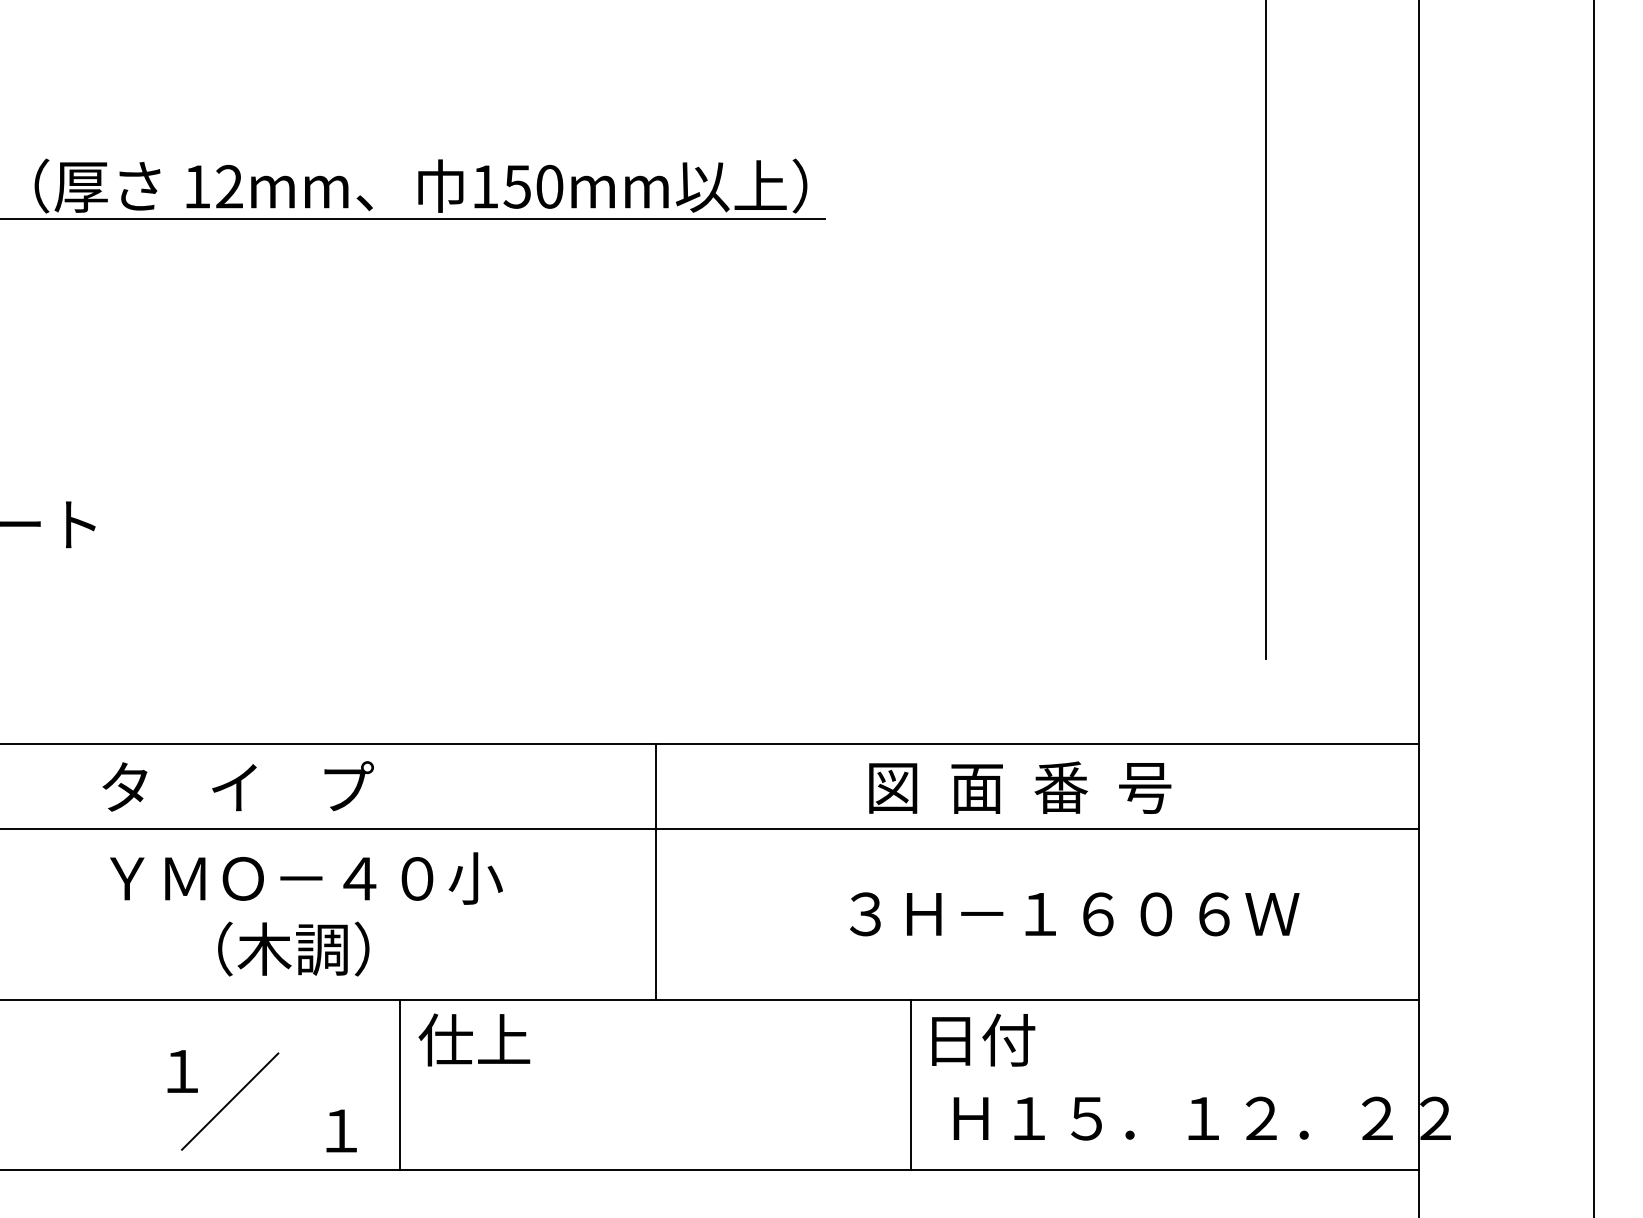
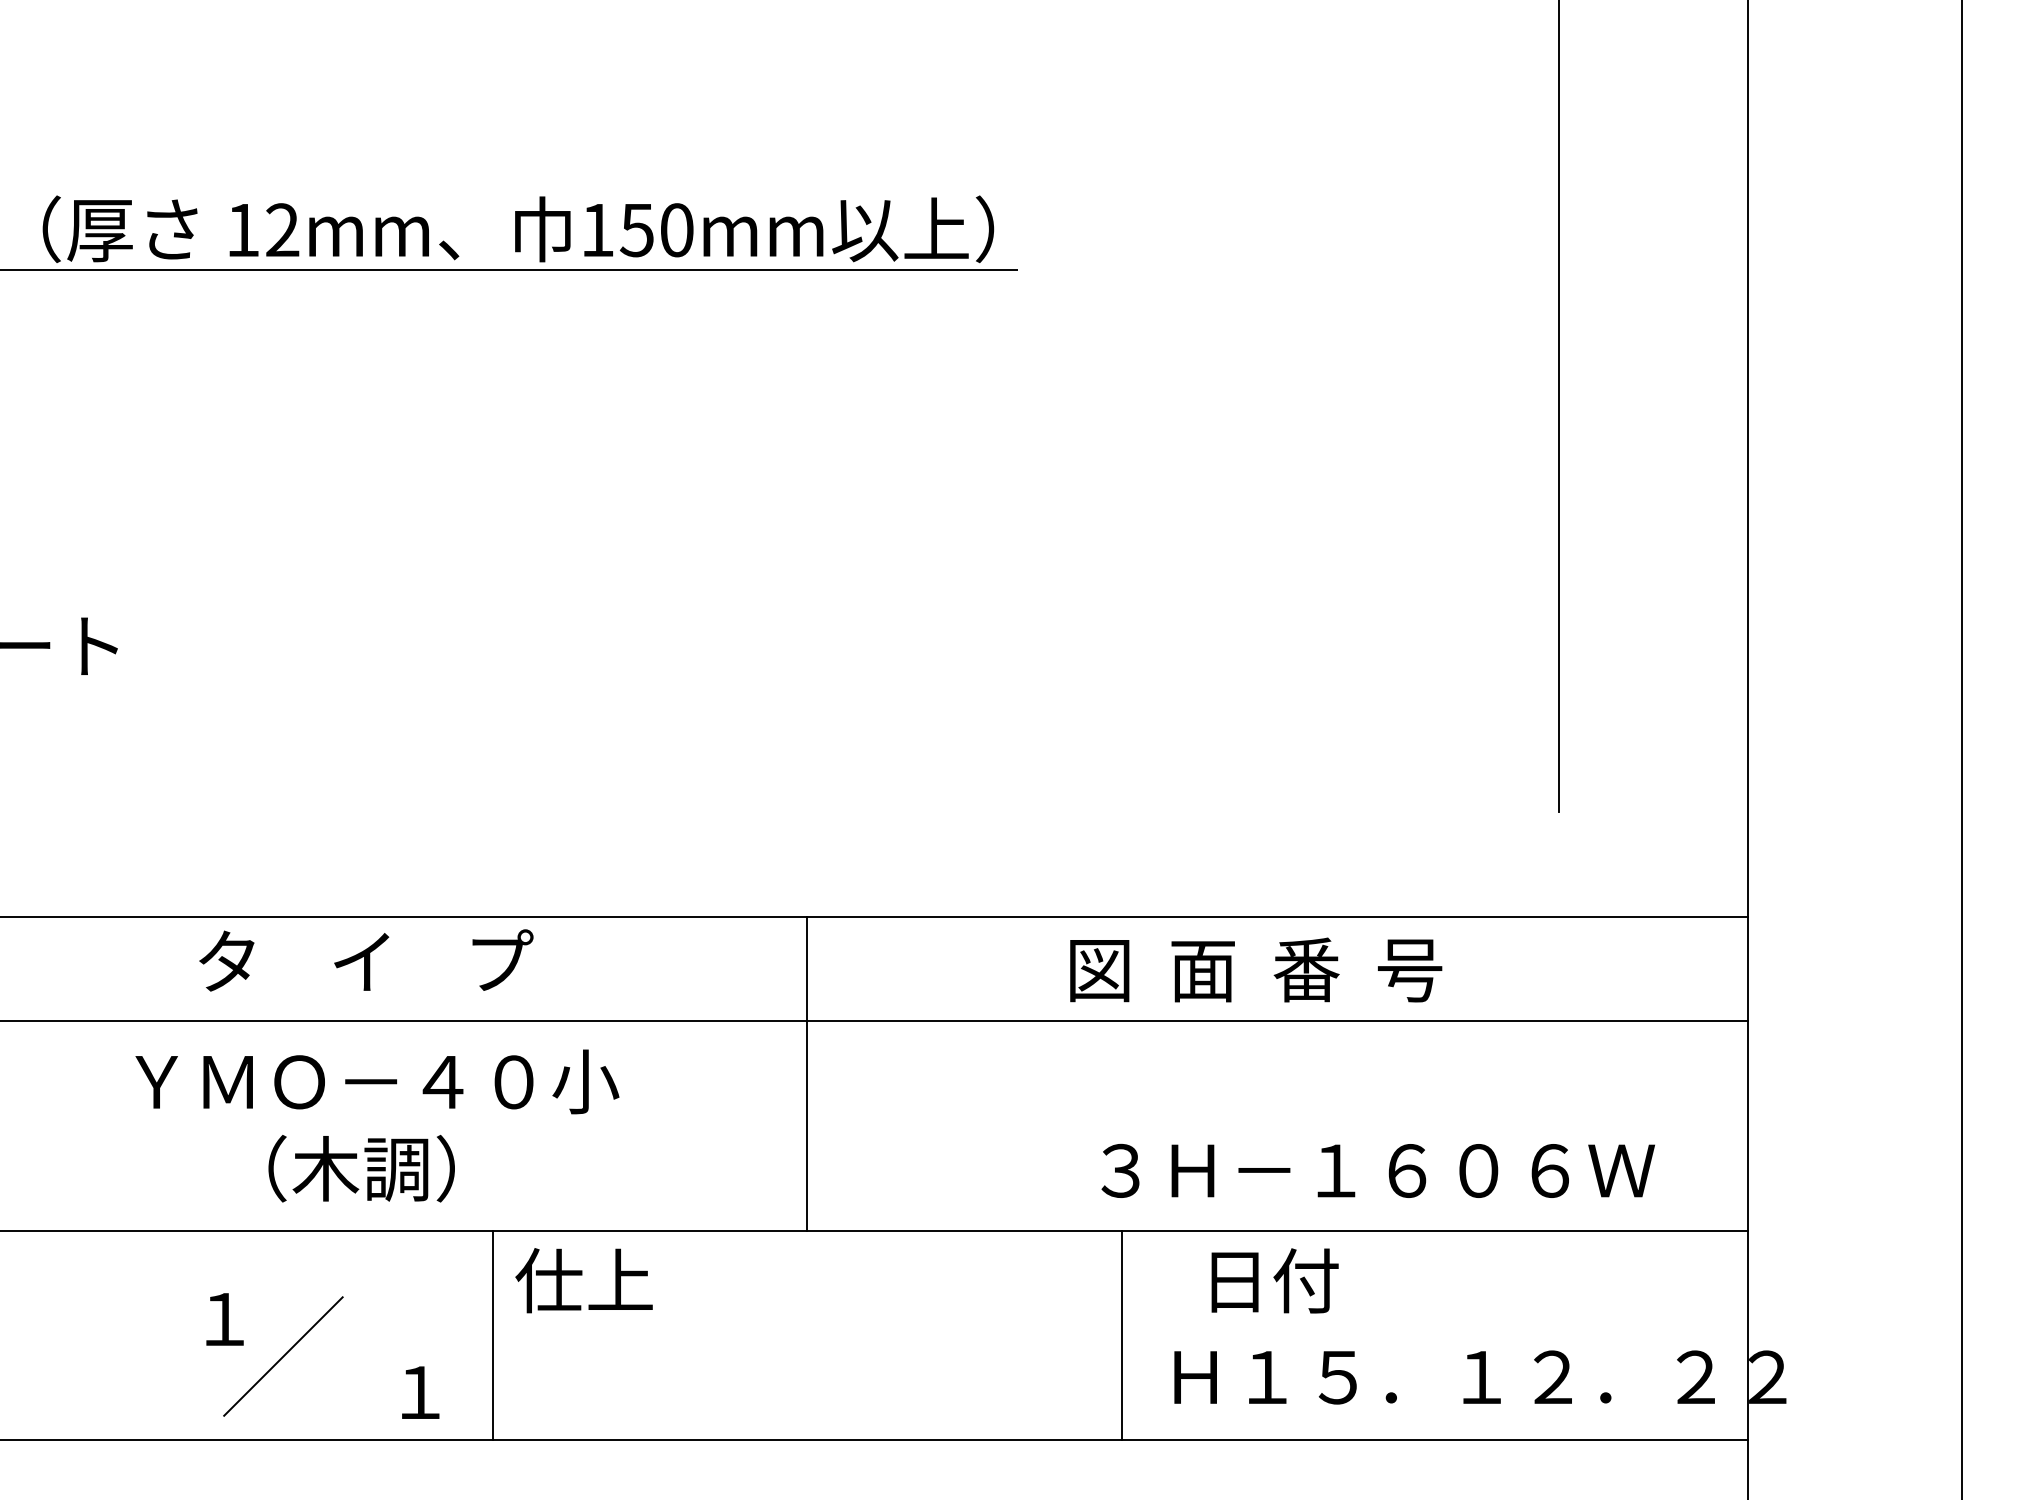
text: (238, 786) -> (366, 960), moved
text: (1074, 913) -> (1377, 1170), moved
text: (983, 1039) -> (1274, 1280), moved

